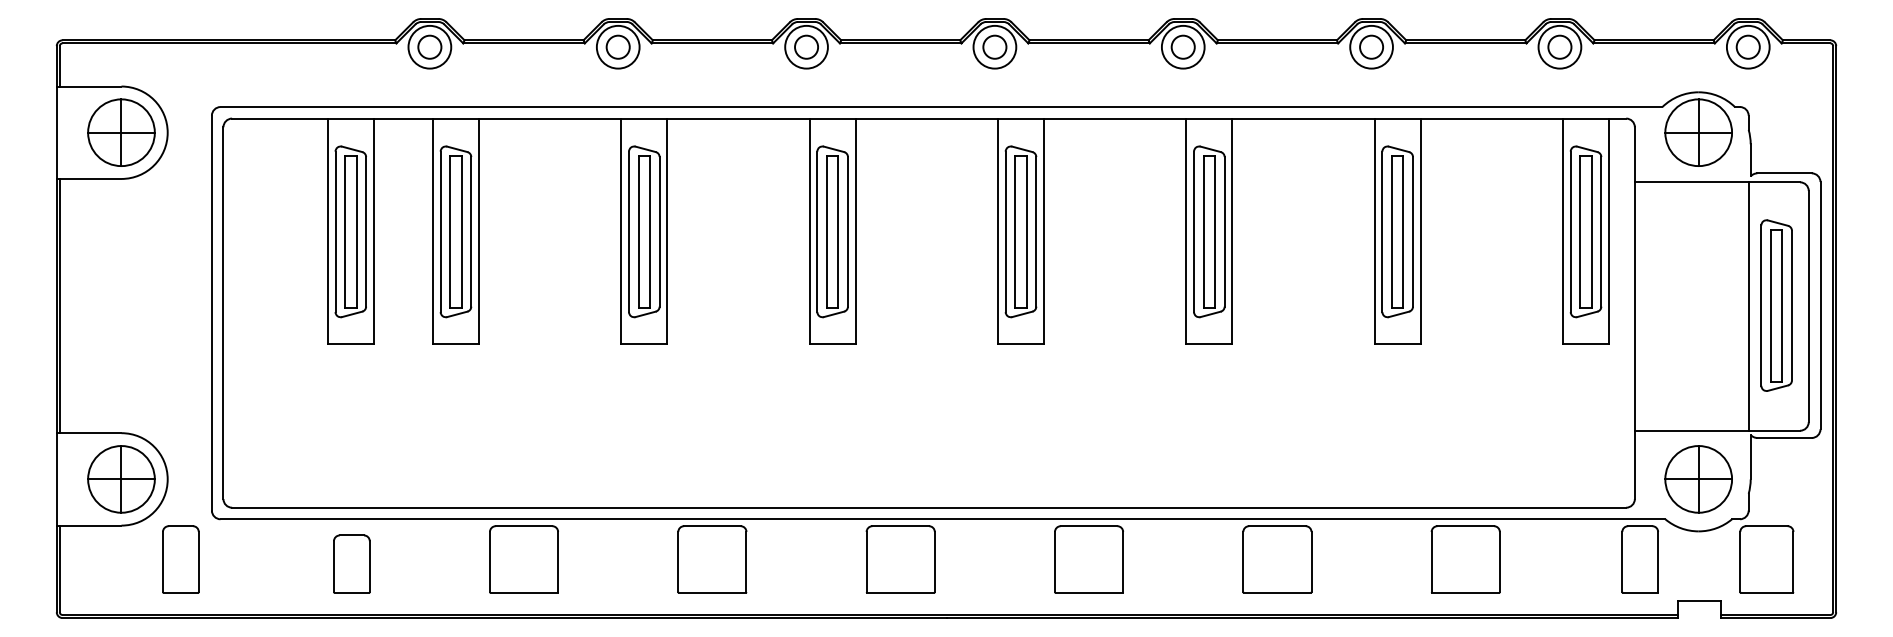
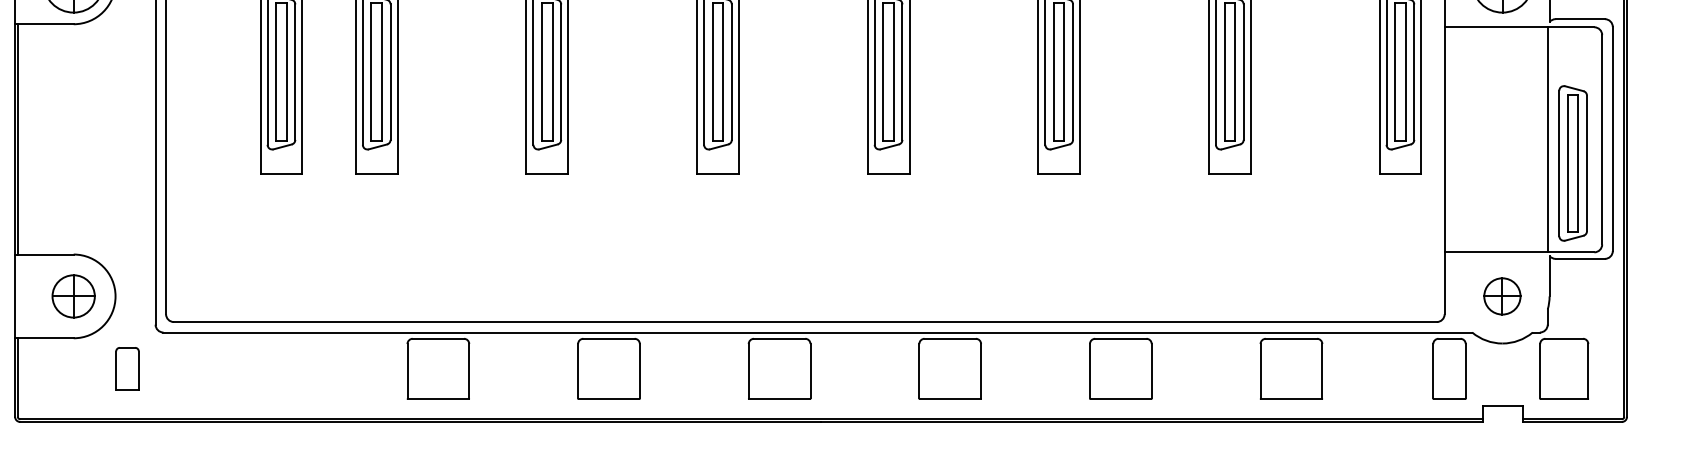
part: (1776, 305) -> (1572, 163), moved
part: (121, 479) -> (73, 296), size x0.7
part: (1698, 479) -> (1502, 296), size x0.6
part: (180, 559) -> (127, 368), size x0.7
part: (351, 563) -> (282, 372), removed

